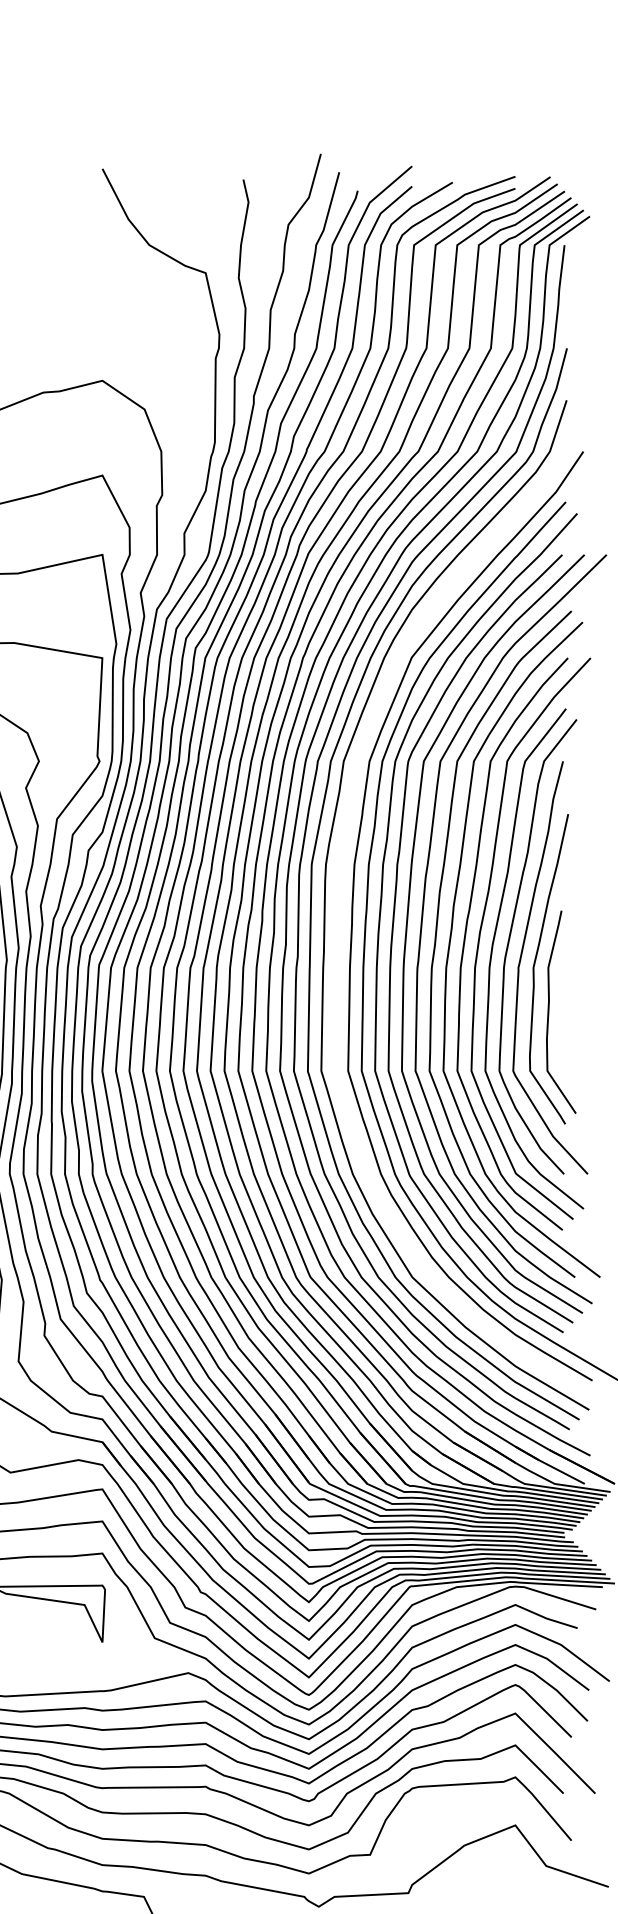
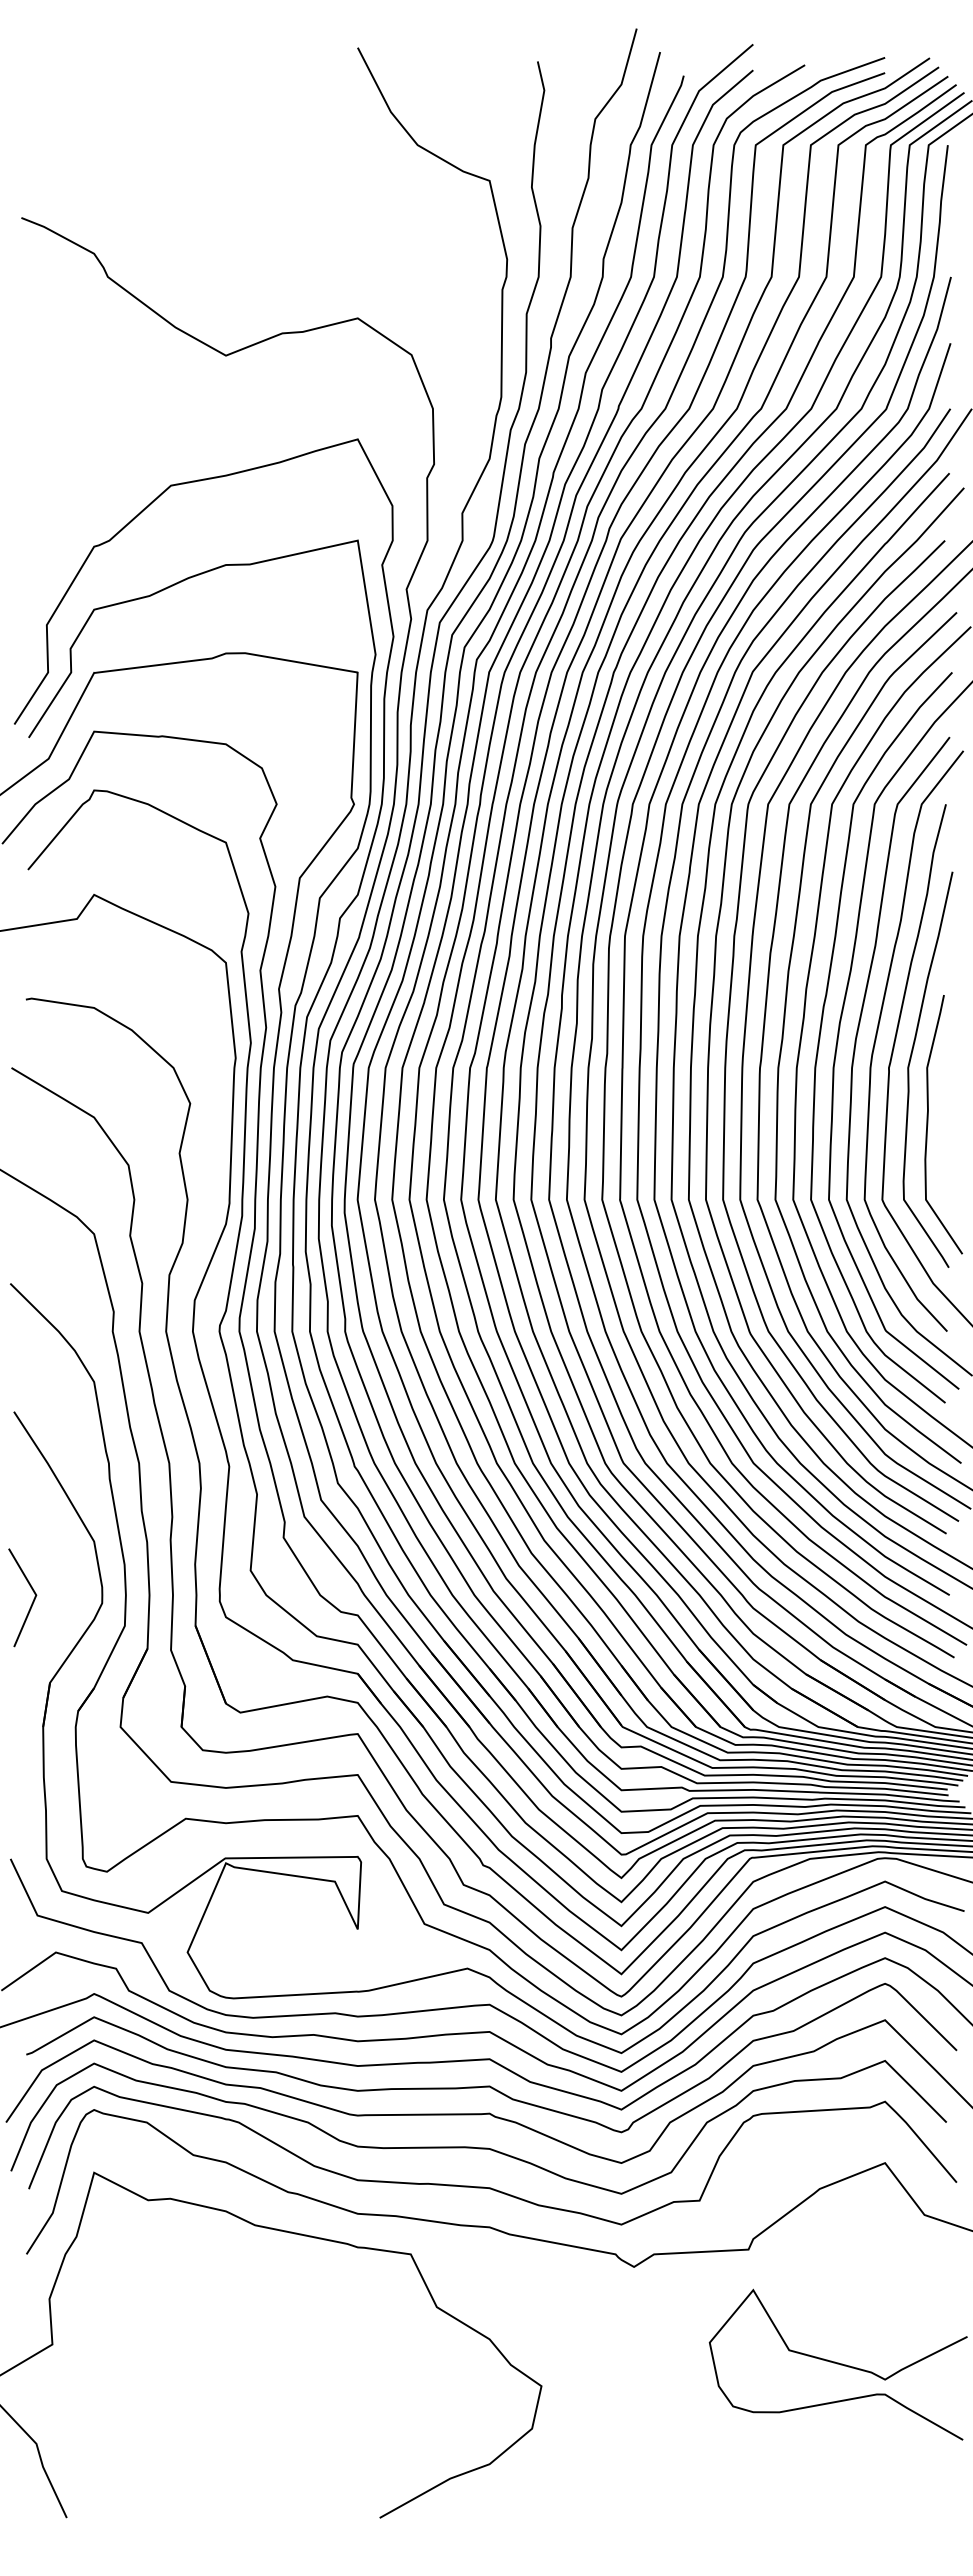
curve: (339, 909) -> (660, 993), added

